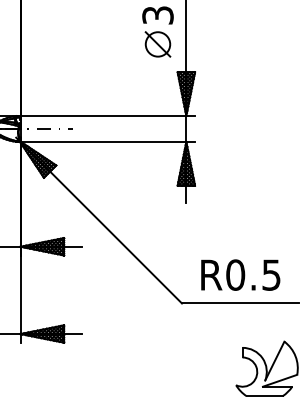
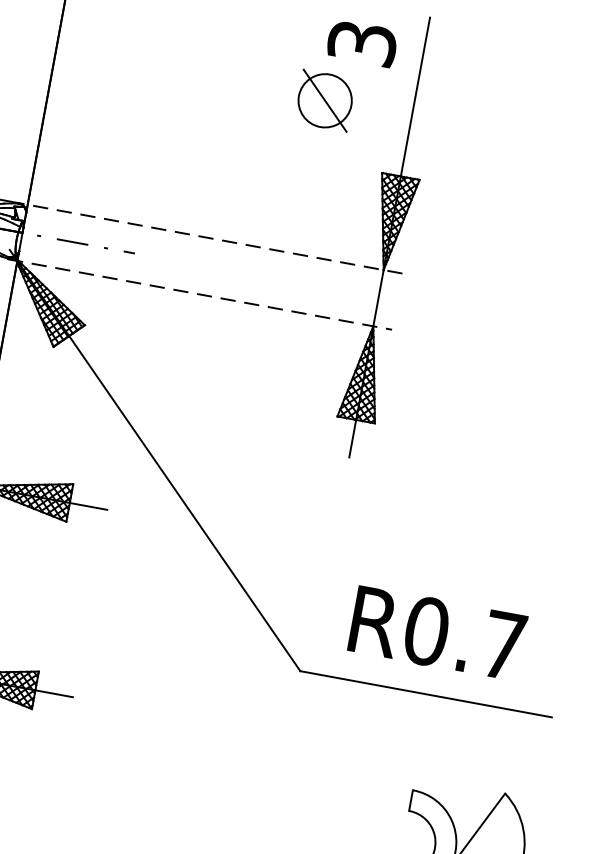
part: (157, 44) -> (324, 100), moved
line: (105, 115) -> (210, 237), solid -> dashed
line: (106, 142) -> (201, 295), solid -> dashed
text: (271, 274) -> (503, 644), R0.5 -> R0.7

